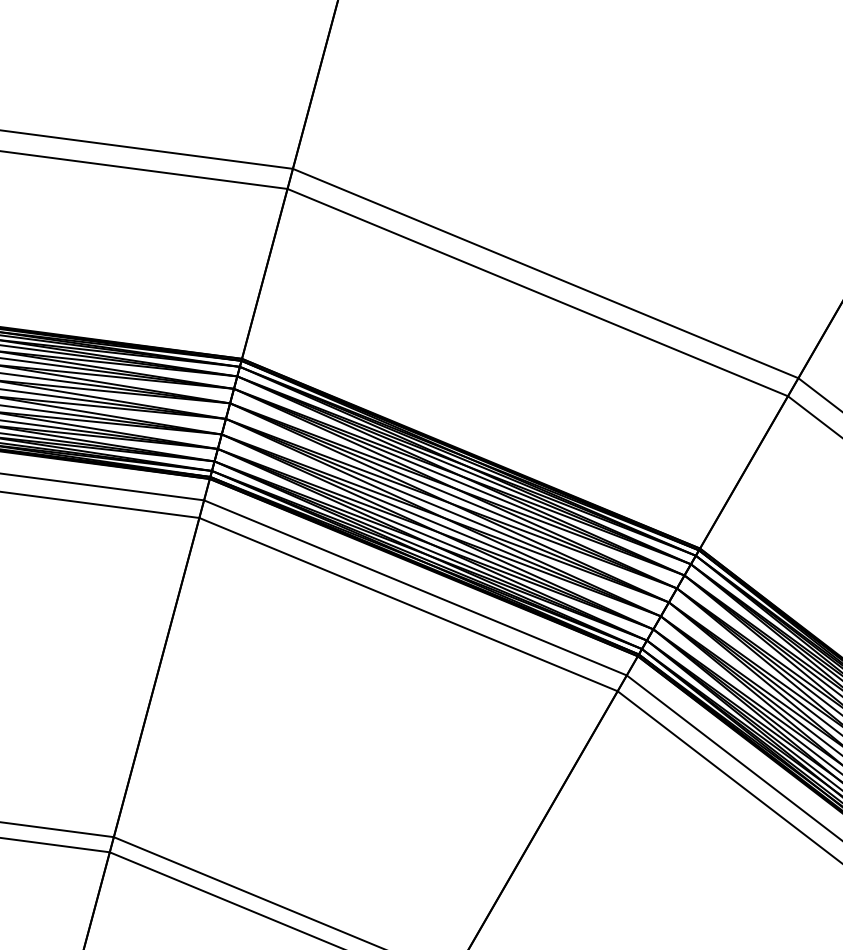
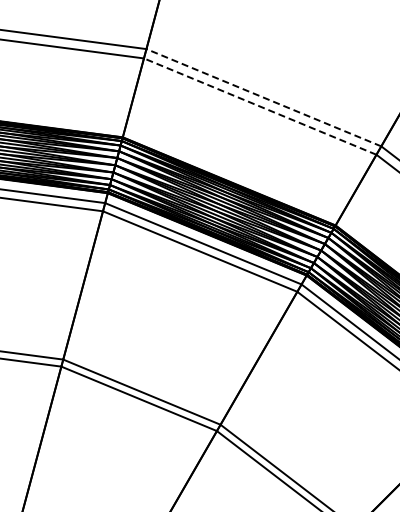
line: (544, 273) -> (263, 97), solid -> dashed
line: (538, 292) -> (260, 106), solid -> dashed

